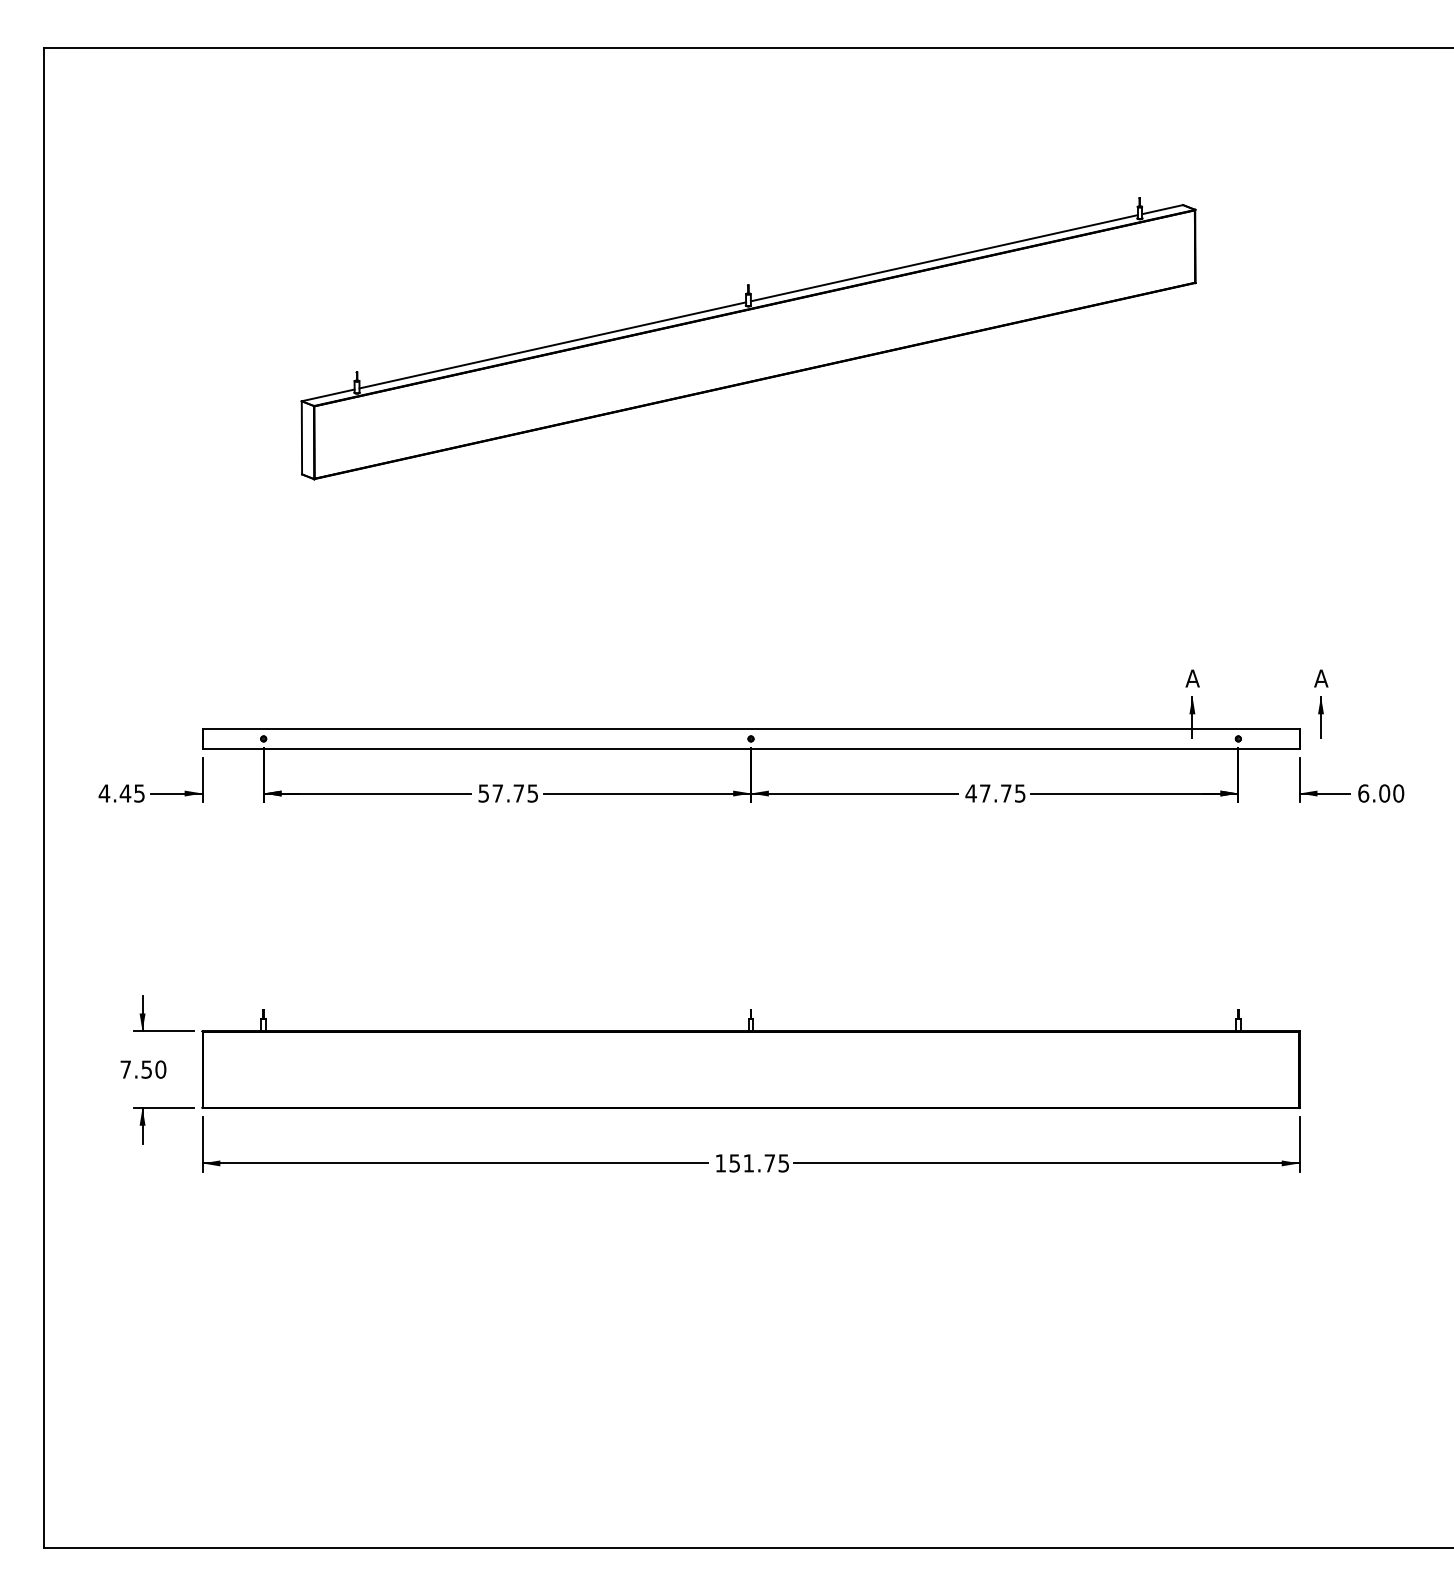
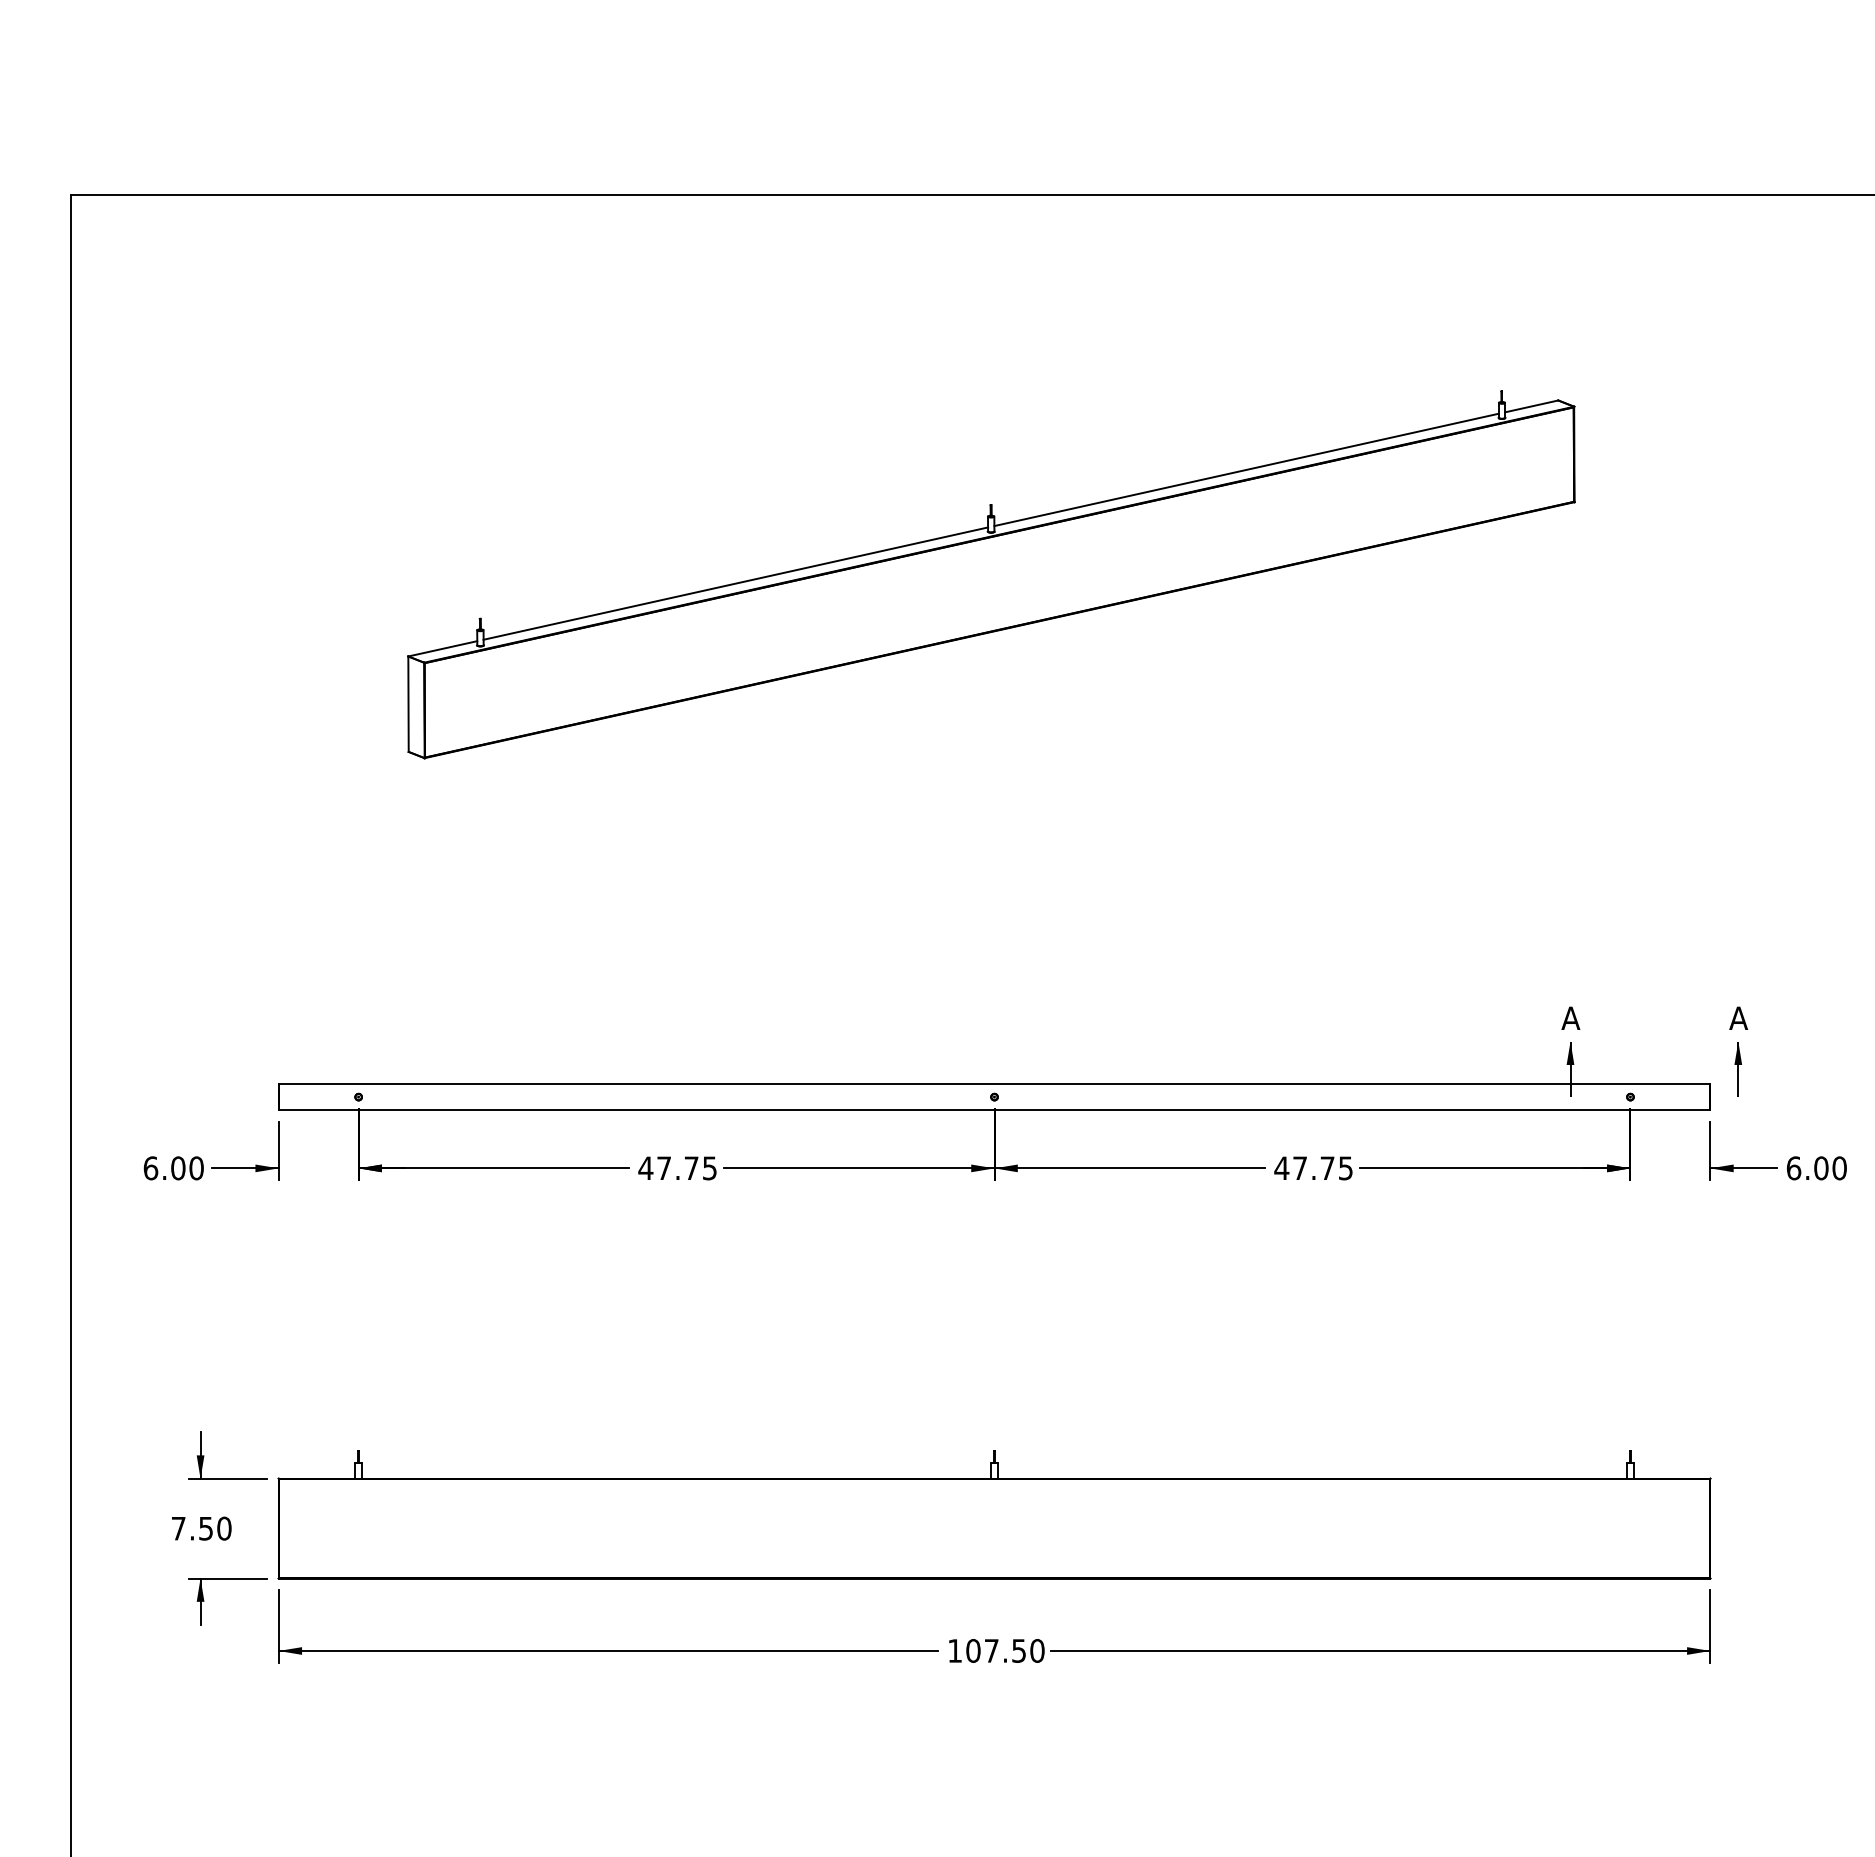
text: (121, 793) -> (173, 1168), 4.45 -> 6.00
text: (483, 793) -> (645, 1168), 57.75 -> 47.75
text: (759, 1163) -> (1005, 1651), 151.75 -> 107.50

